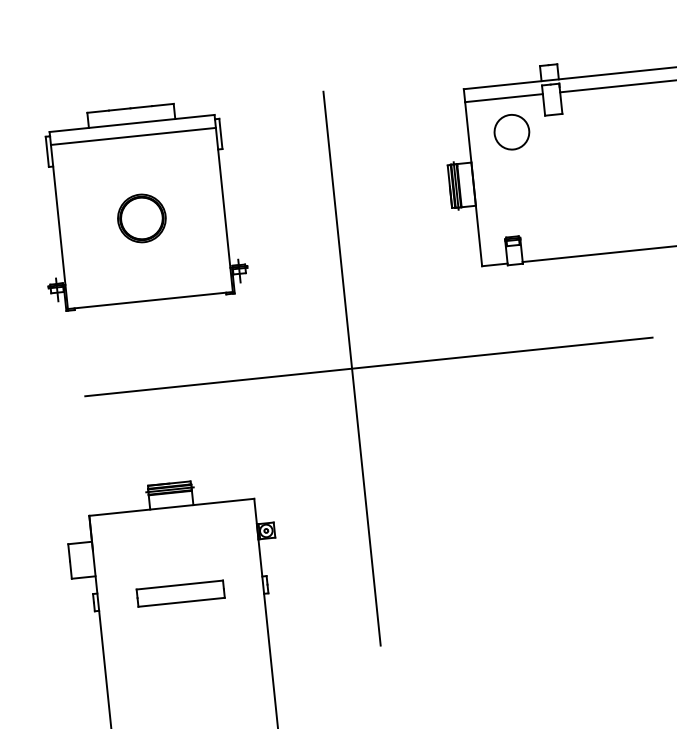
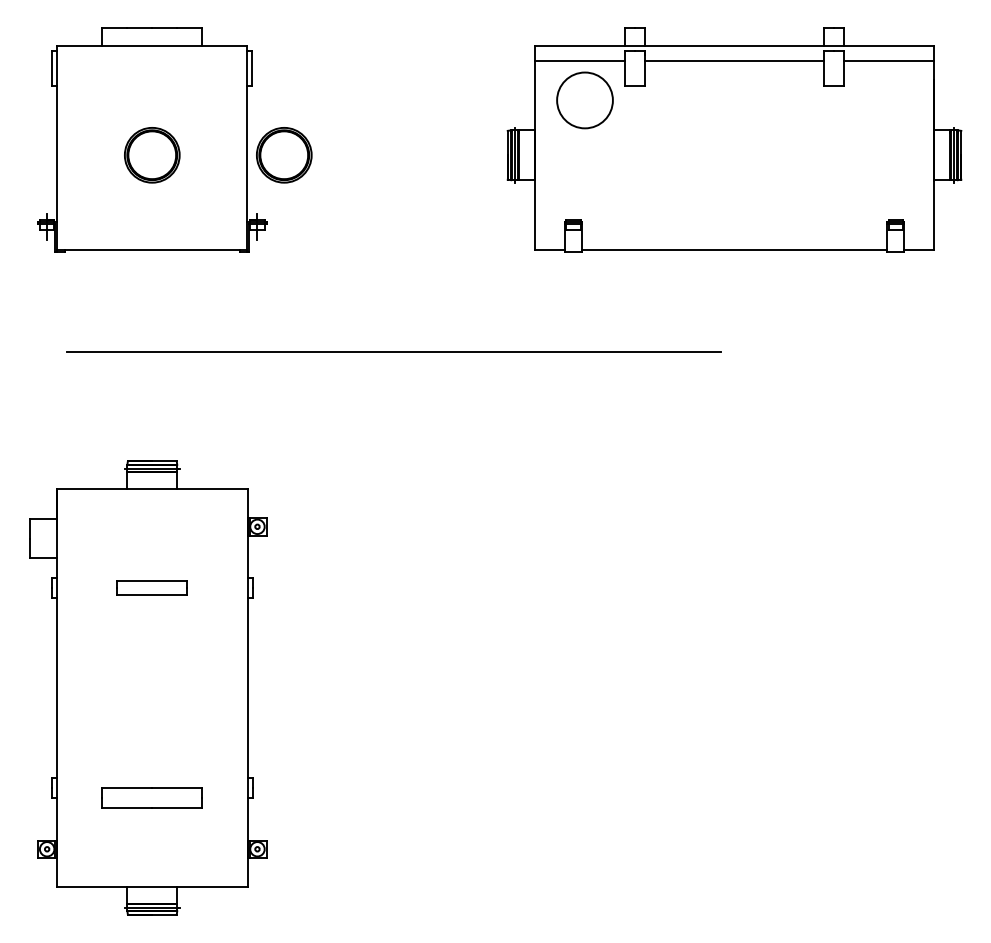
circle: (511, 132) -> (584, 100), size x1.4
line: (133, 136) -> (152, 60), removed
part: (256, 206) -> (284, 155), added
line: (352, 368) -> (374, 351), removed
part: (179, 593) -> (151, 587), size x0.7

